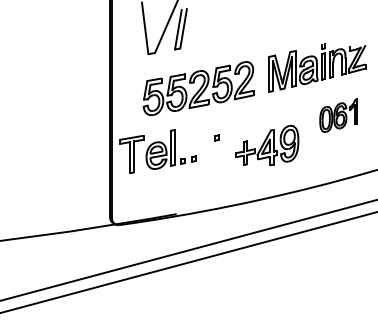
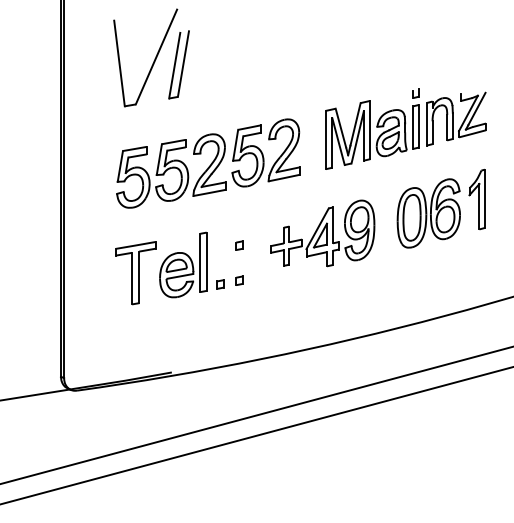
part: (338, 115) -> (441, 208), size x1.43
part: (267, 145) -> (323, 233), moved
part: (157, 151) -> (178, 268), moved

